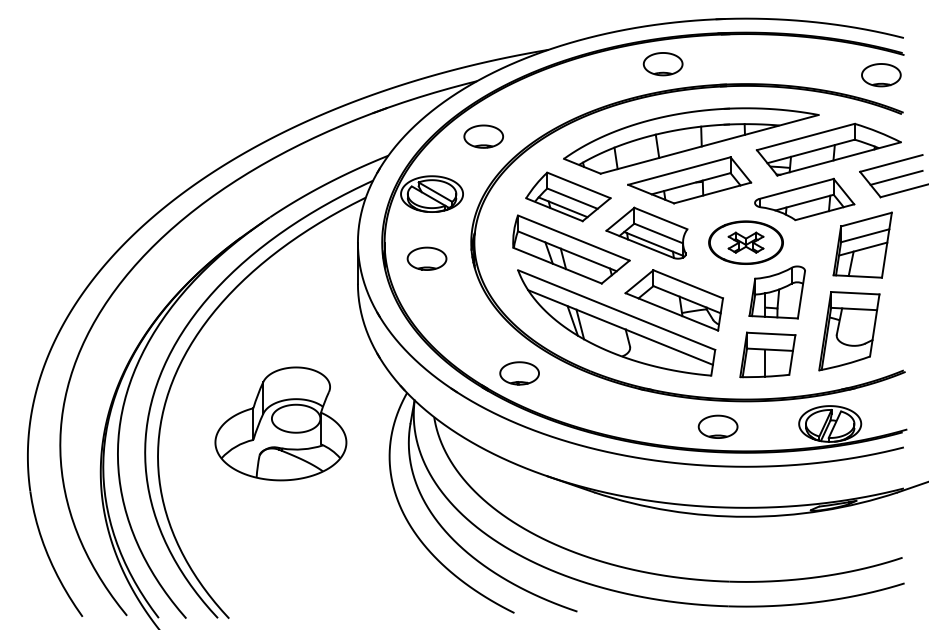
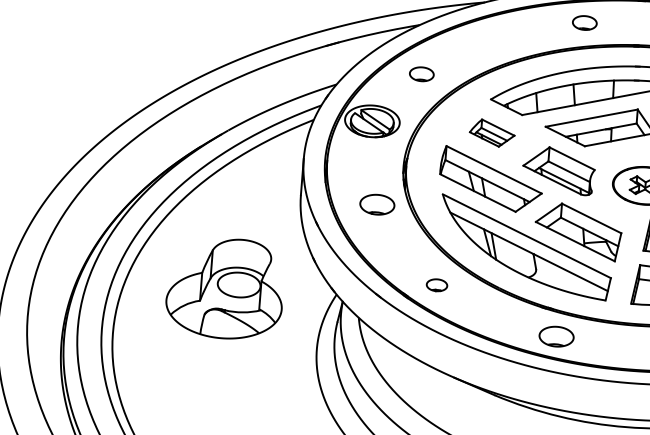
part: (662, 64) -> (584, 23), size x0.7
part: (483, 136) -> (421, 74), size x0.7
part: (568, 196) -> (492, 132), size x0.6
part: (426, 258) -> (376, 204), moved
part: (519, 373) -> (436, 285), size x0.6
part: (280, 423) -> (225, 288), moved
part: (717, 426) -> (556, 336), moved

